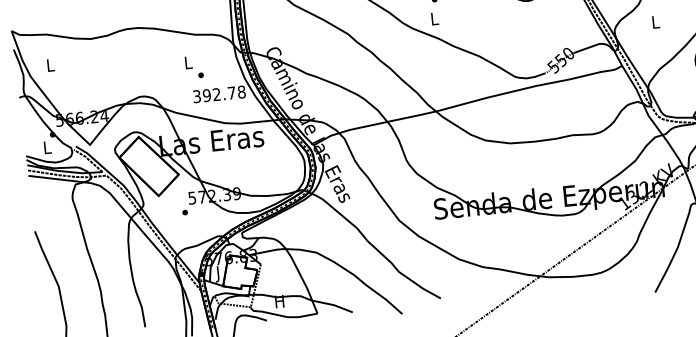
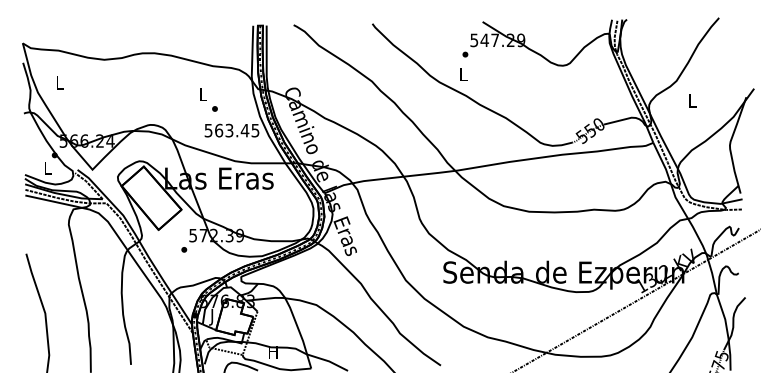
text: (219, 94) -> (232, 130), 392.78 -> 563.45

